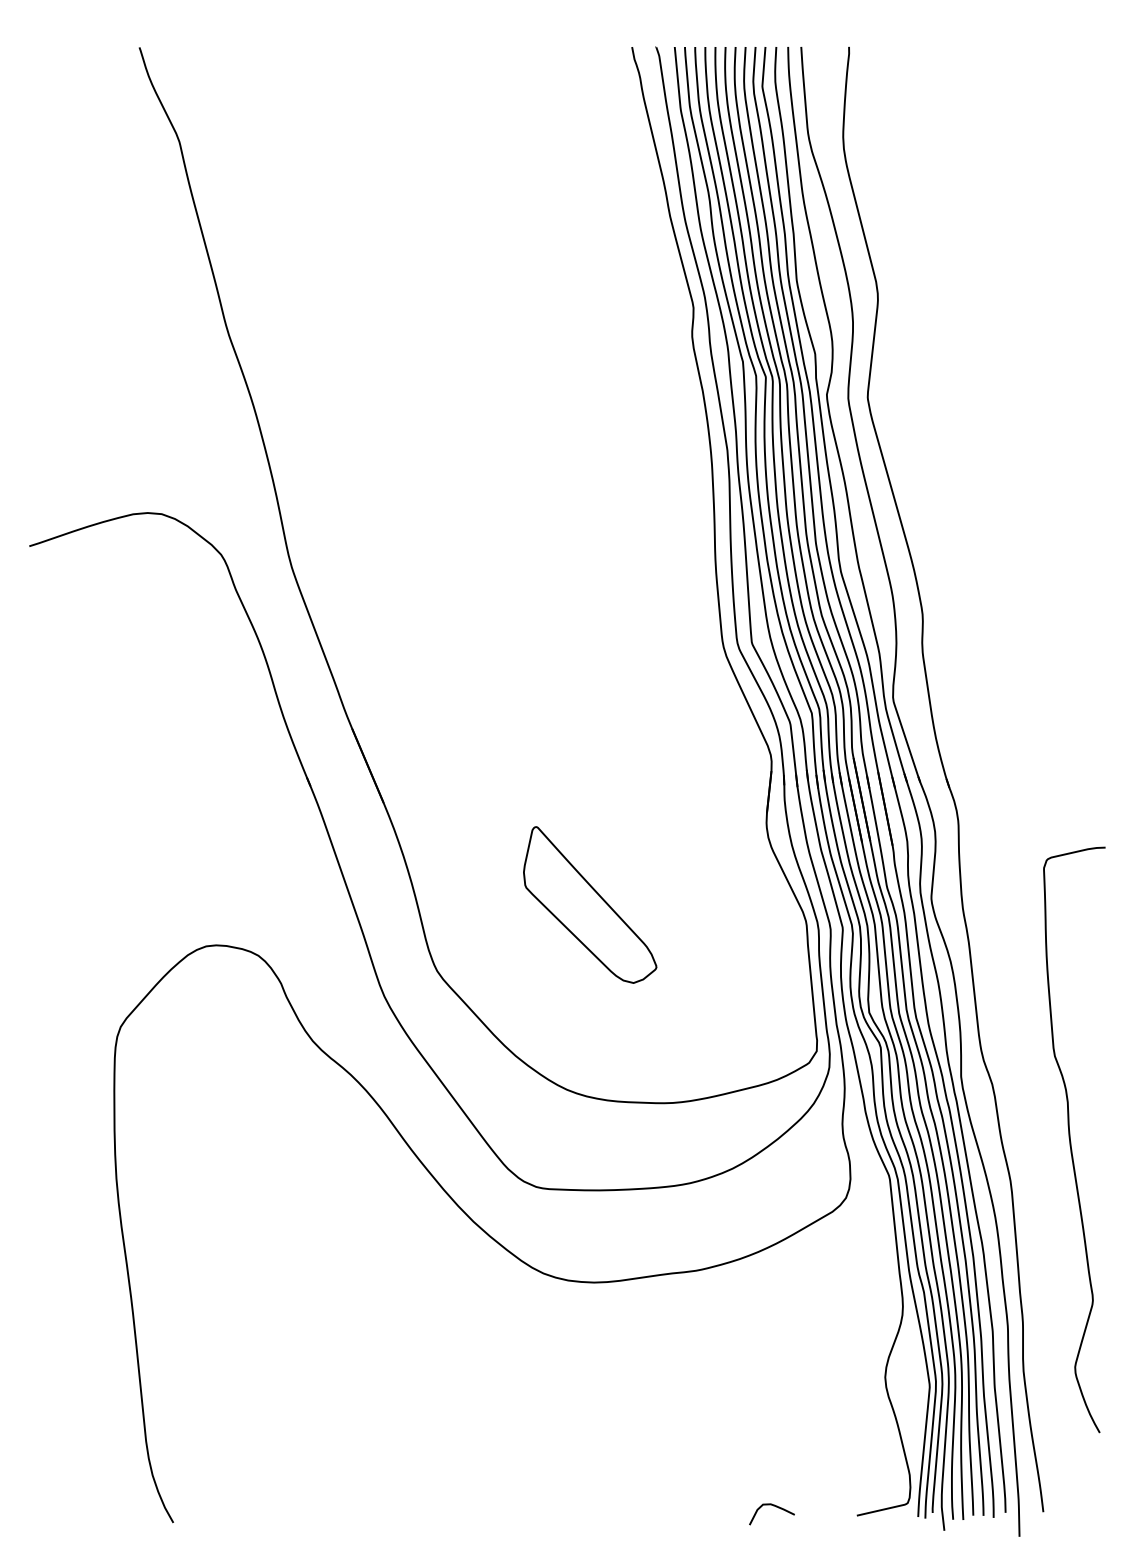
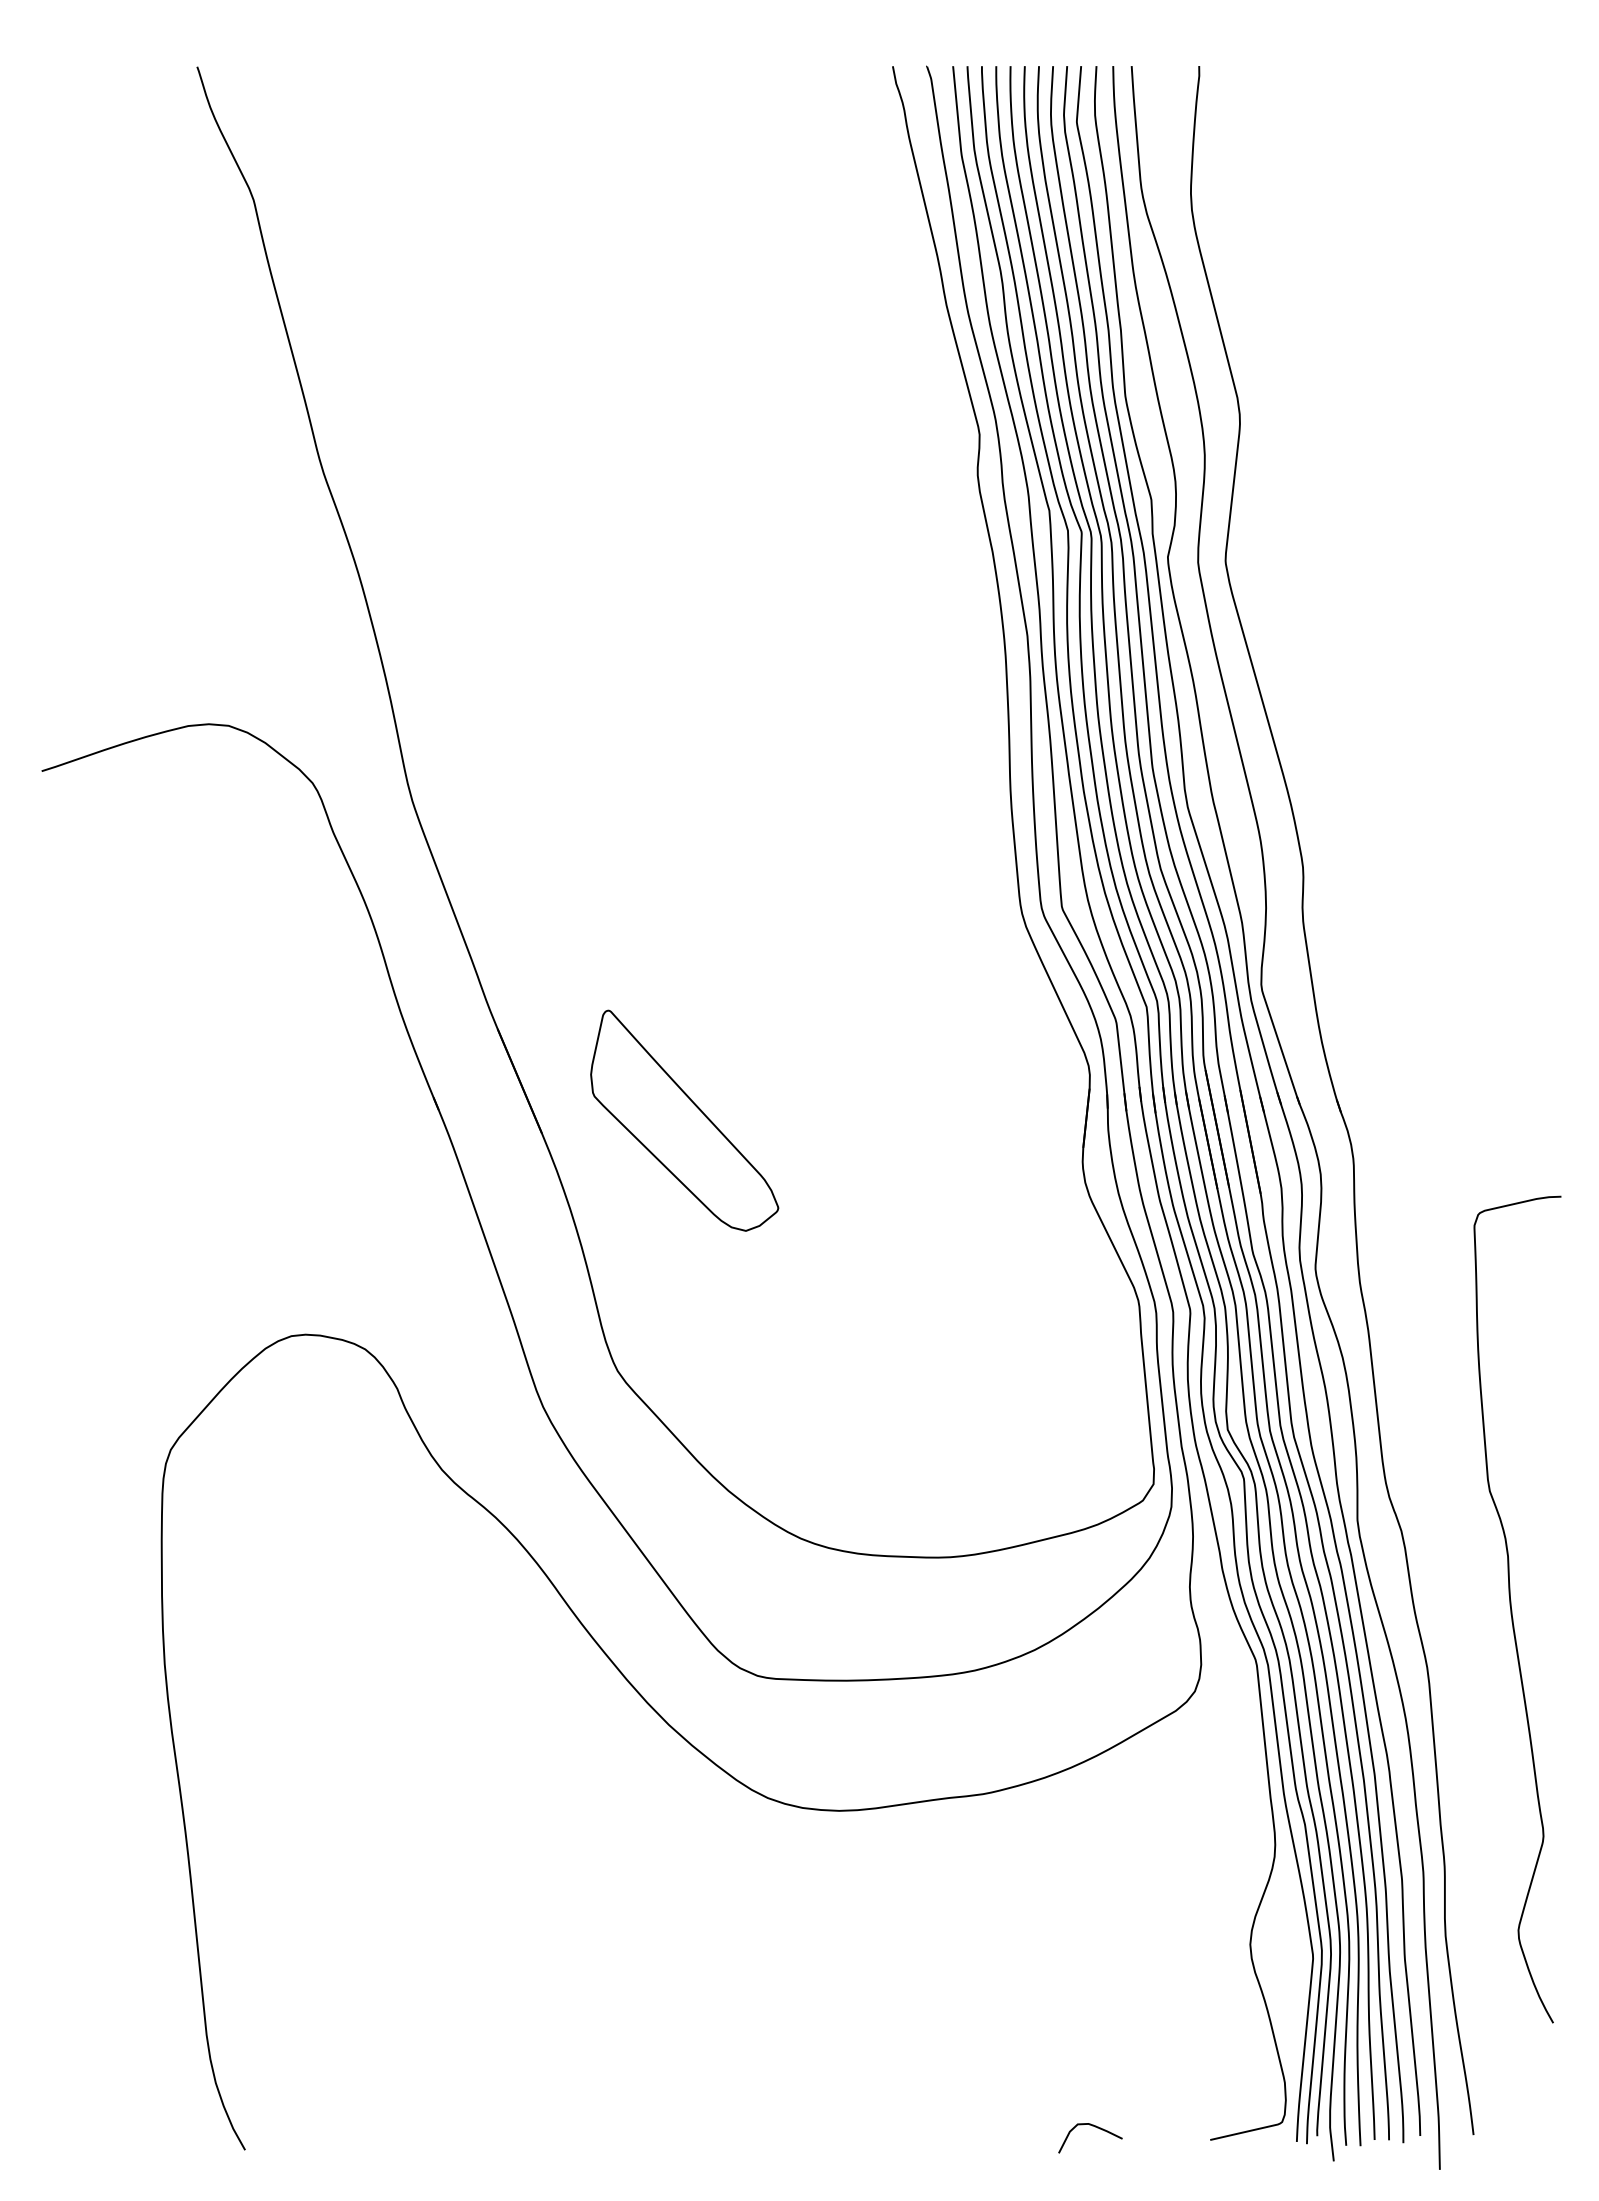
part: (590, 904) -> (684, 1120), moved

